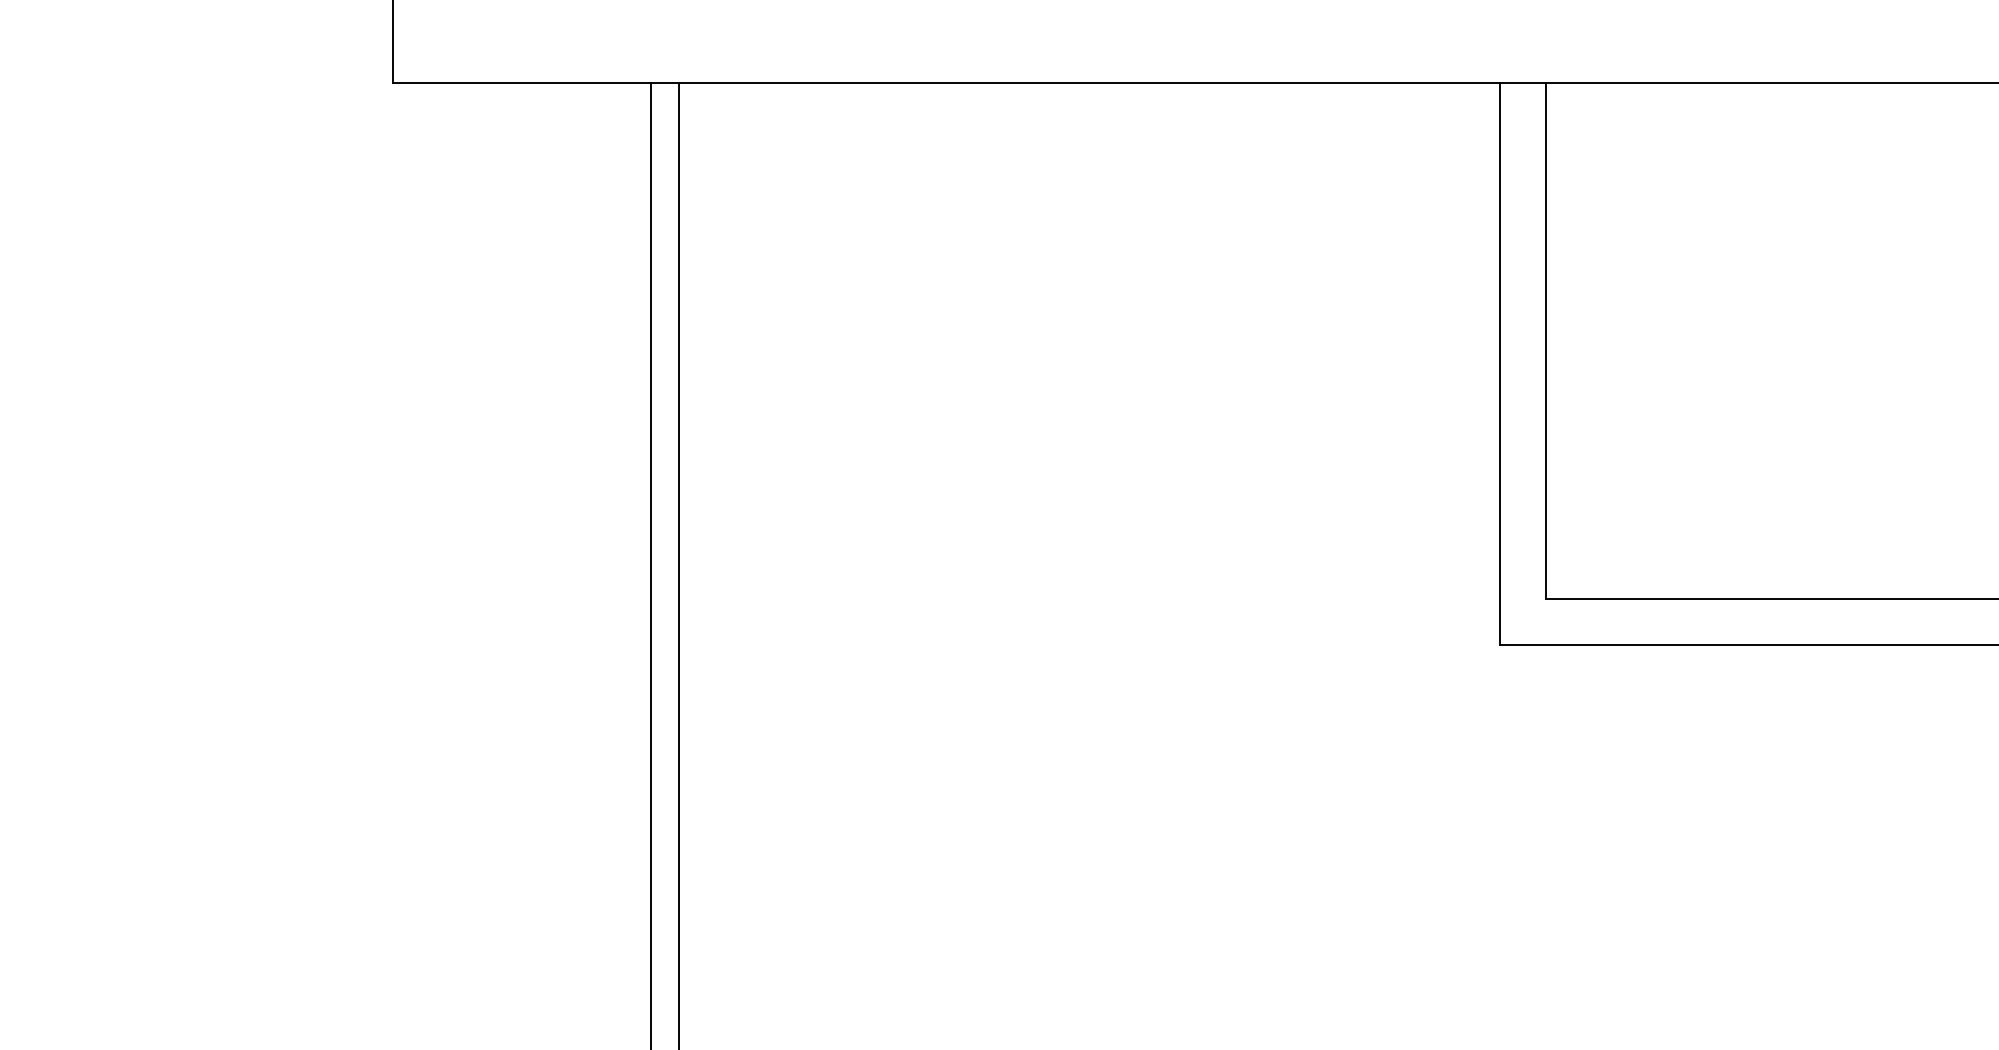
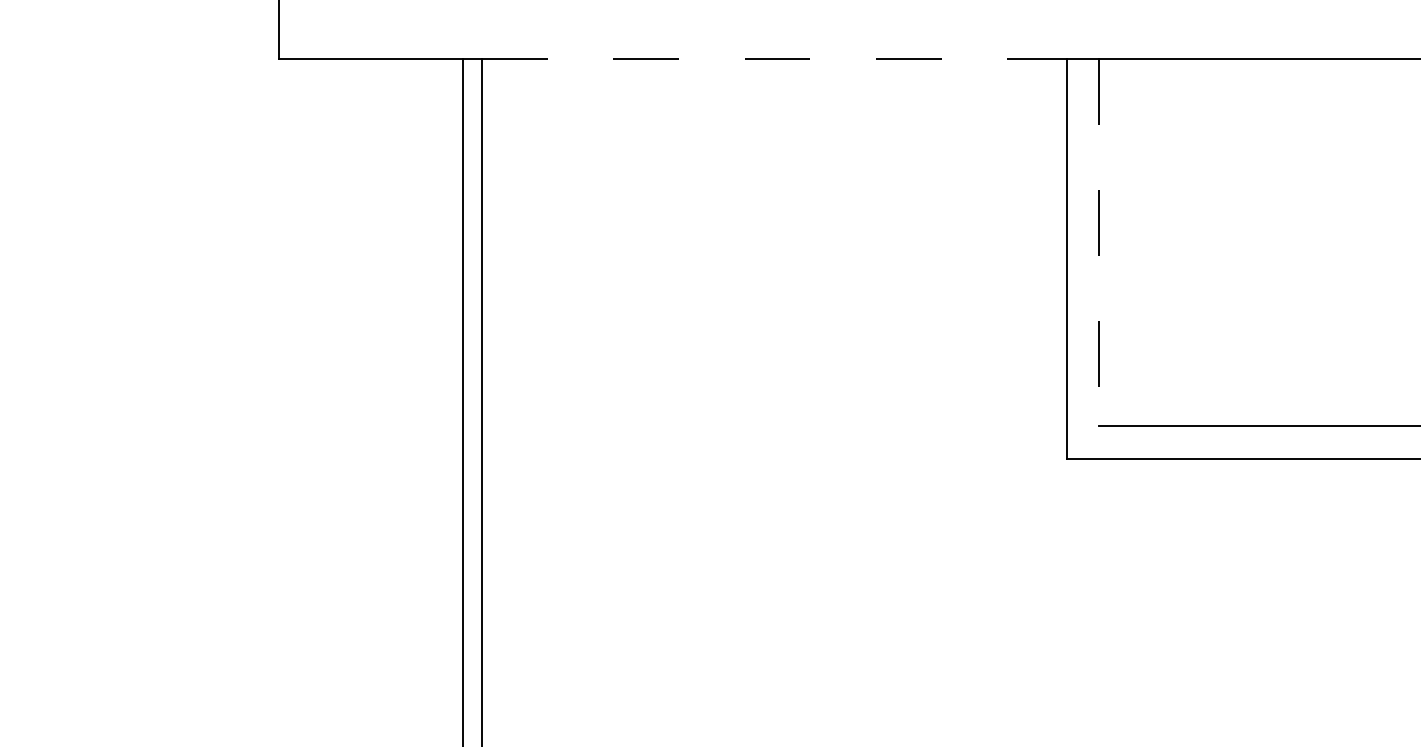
line: (1089, 82) -> (774, 58), solid -> dashed
line: (1546, 341) -> (1099, 243), solid -> dashed

